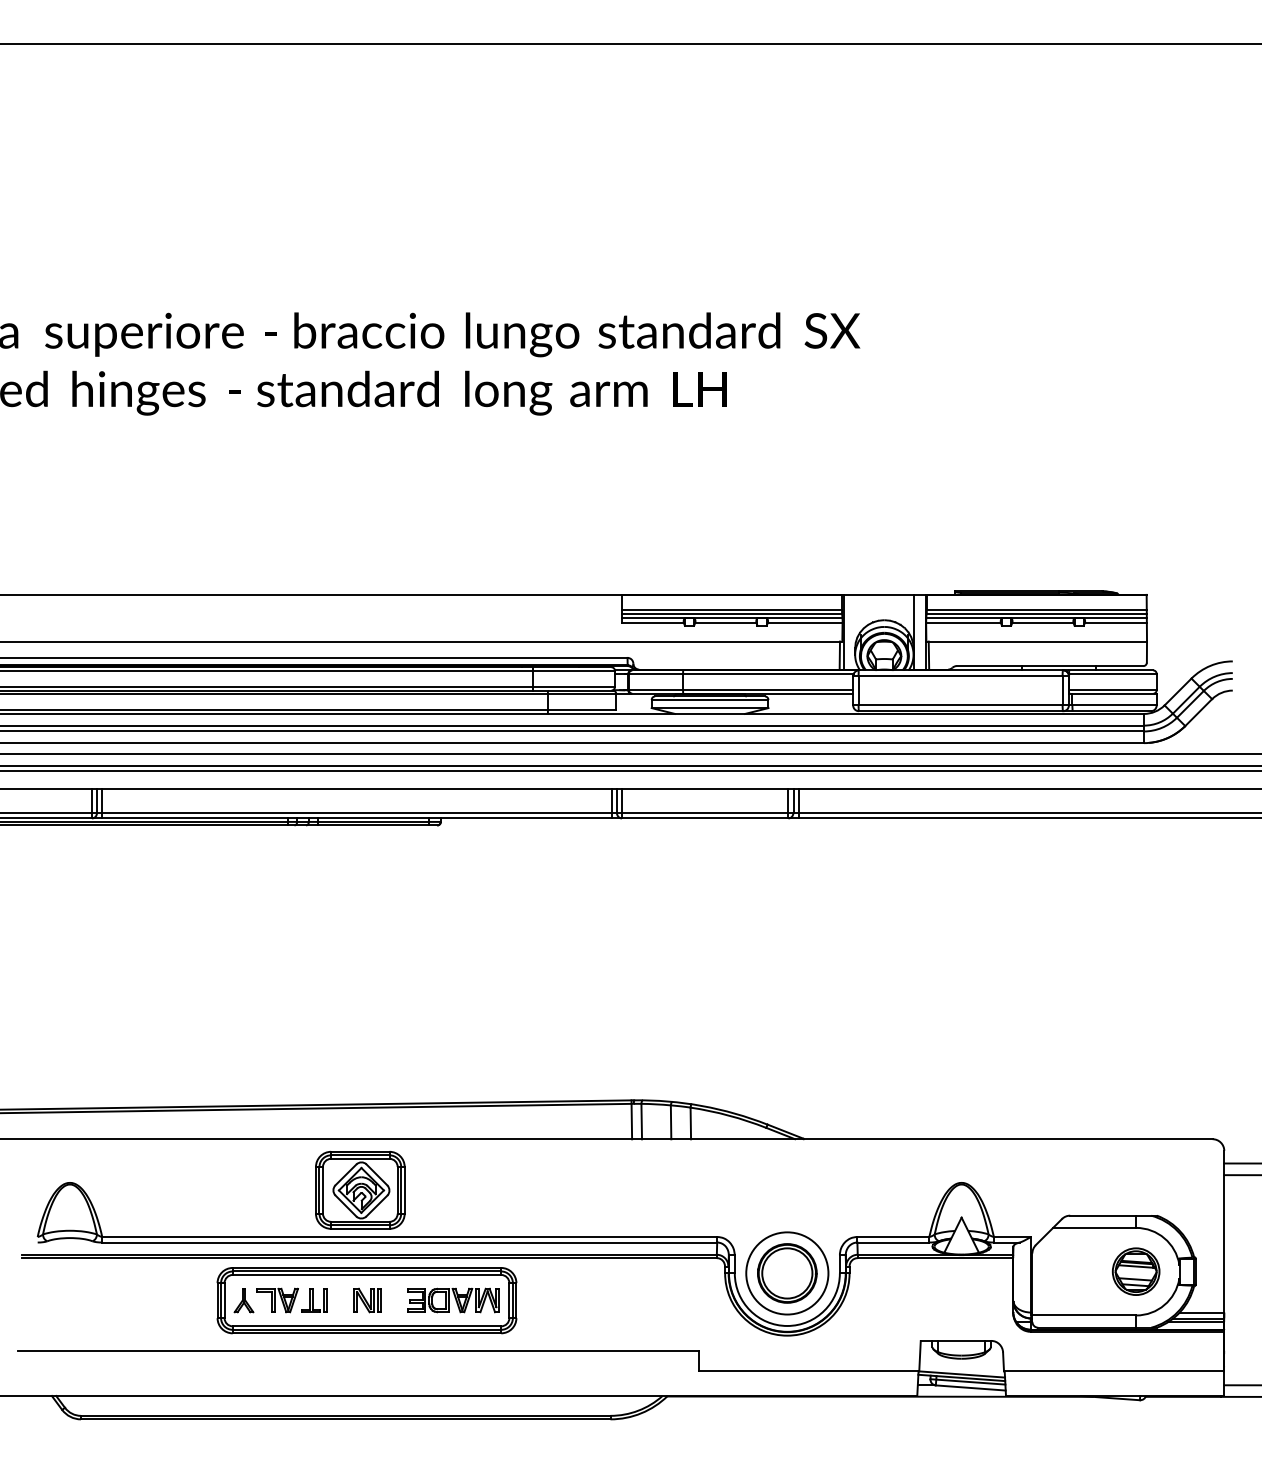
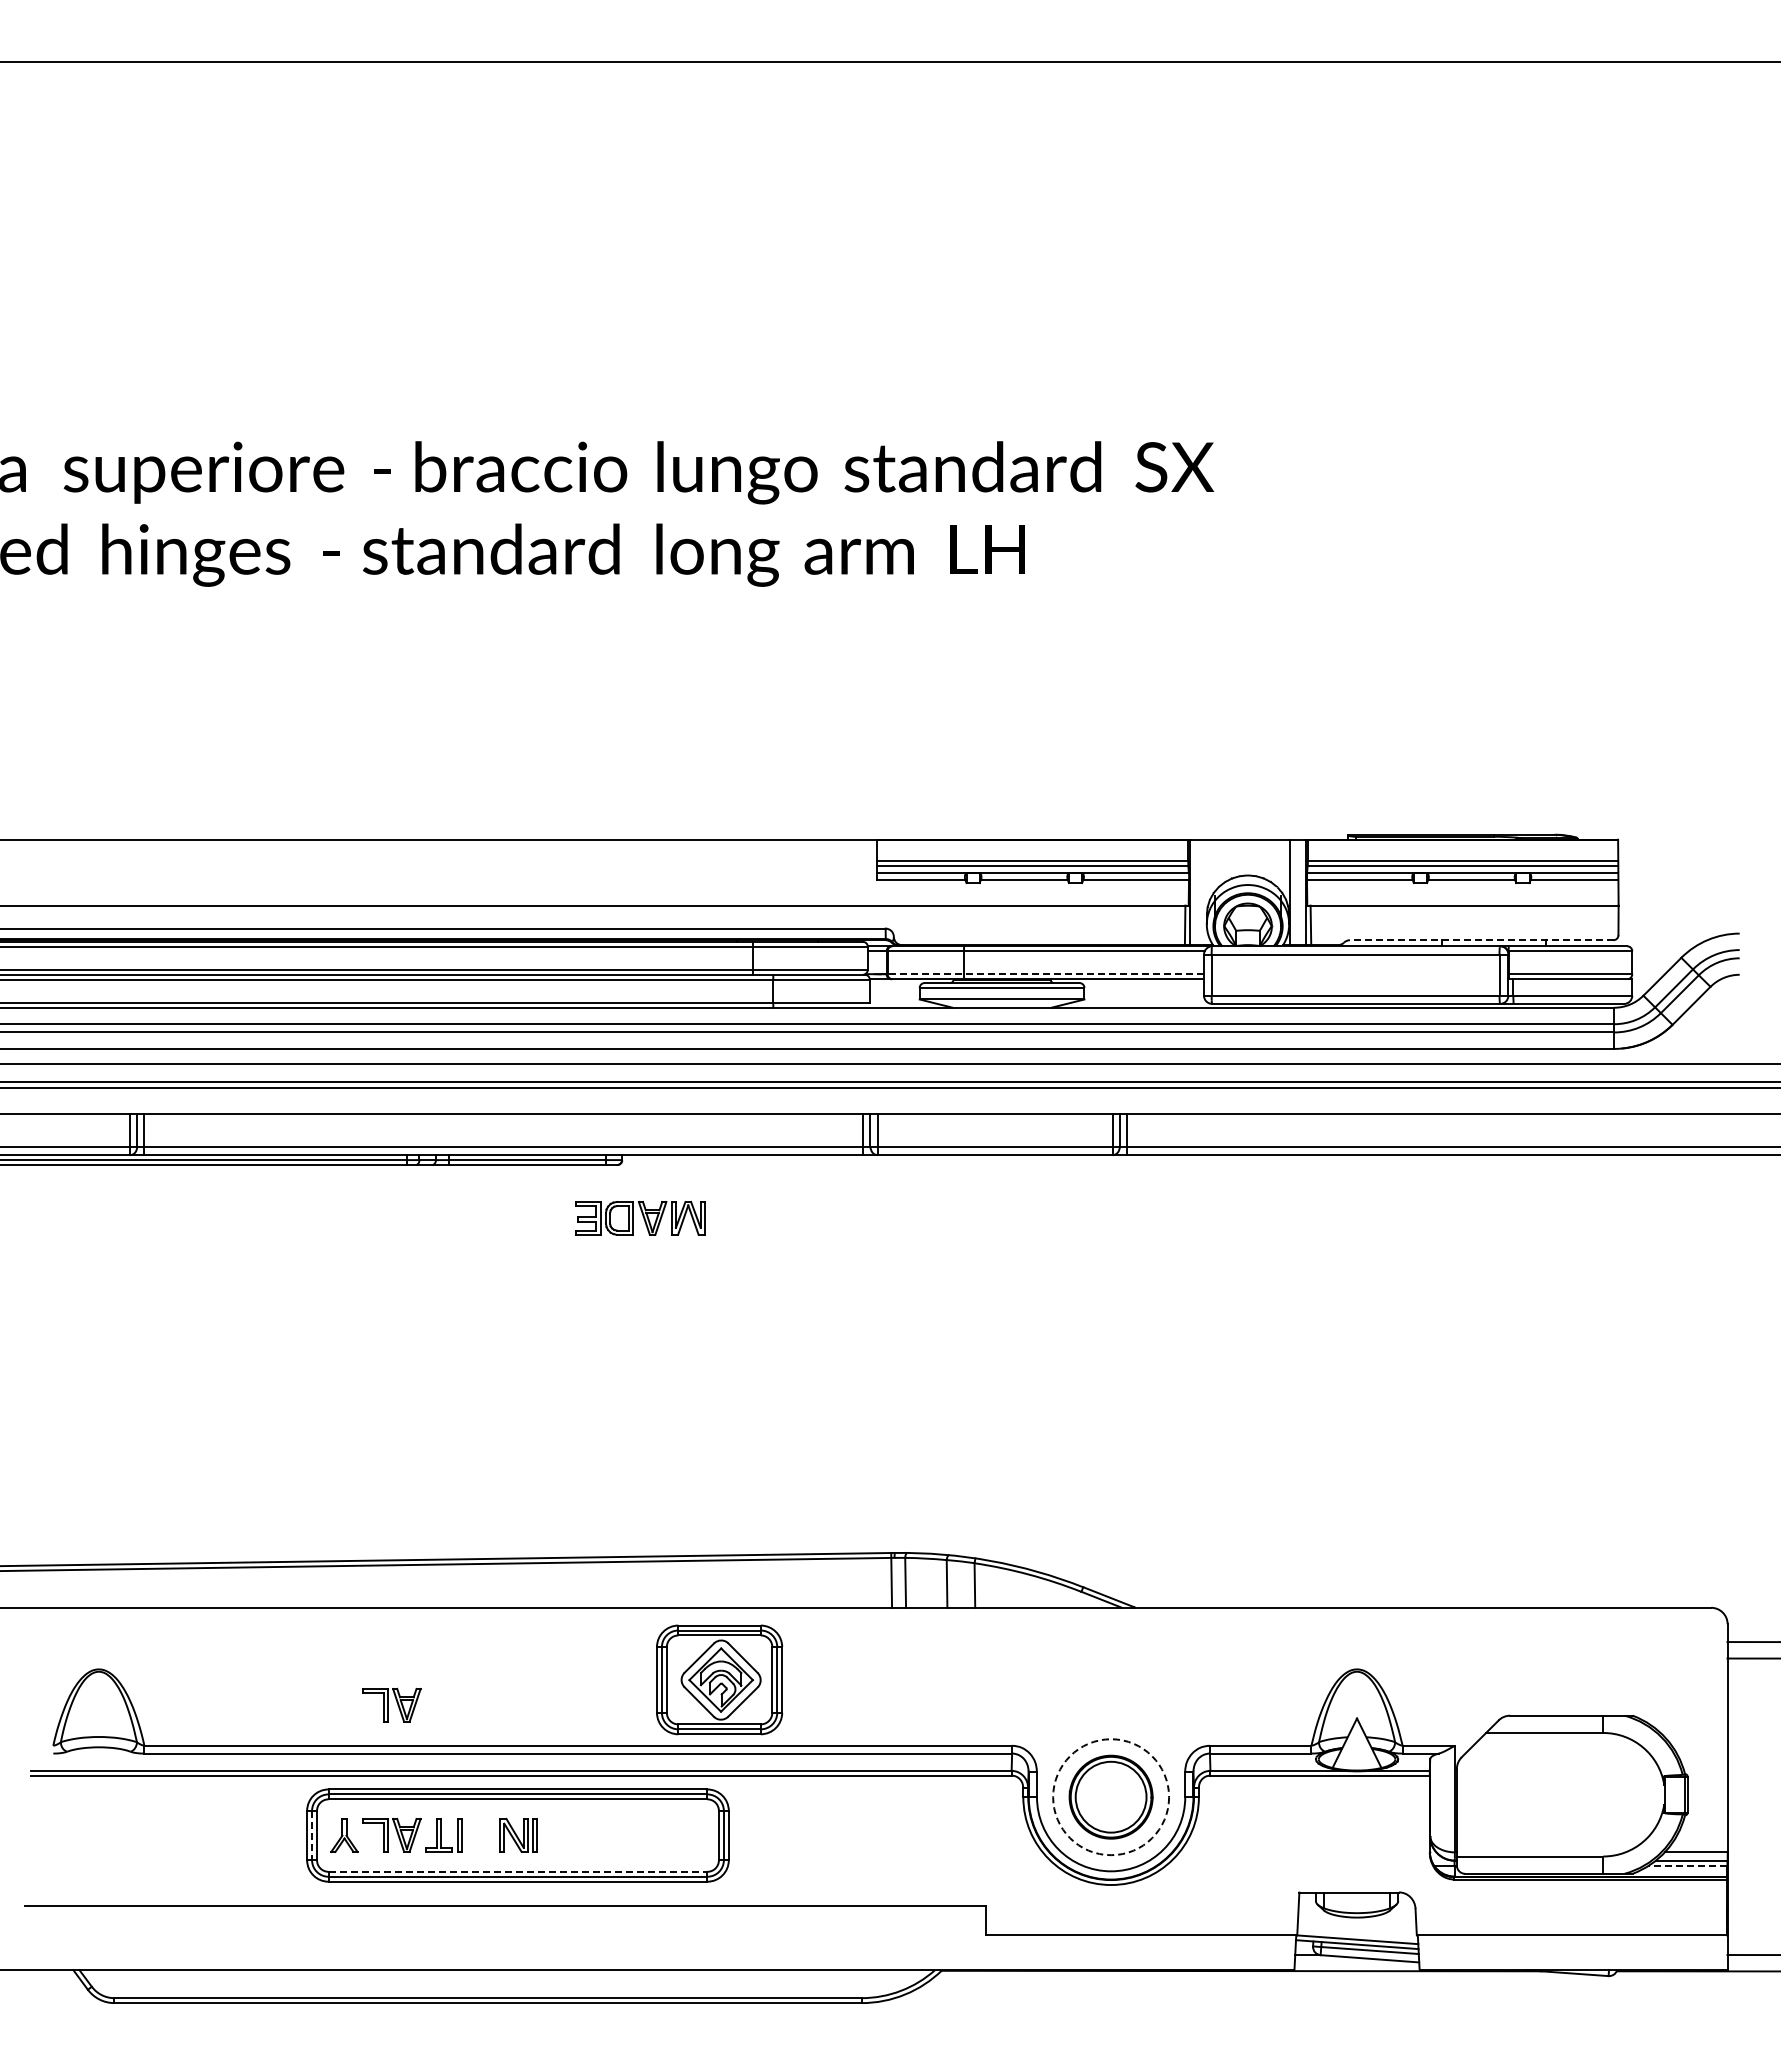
line: (1049, 666) -> (1481, 940), solid -> dashed
line: (740, 690) -> (1045, 974), solid -> dashed
part: (360, 1190) -> (719, 1679), moved
part: (277, 1208) -> (391, 1705), added
part: (1136, 1271) -> (1603, 1794), removed
circle: (787, 1273) -> (1111, 1797), solid -> dashed
line: (221, 1300) -> (312, 1835), solid -> dashed
part: (453, 1300) -> (640, 1218), moved
line: (1195, 1321) -> (1687, 1865), solid -> dashed
line: (367, 1326) -> (518, 1871), solid -> dashed

